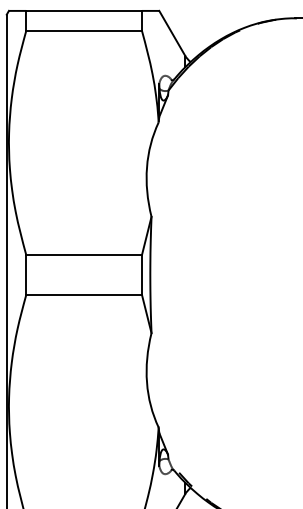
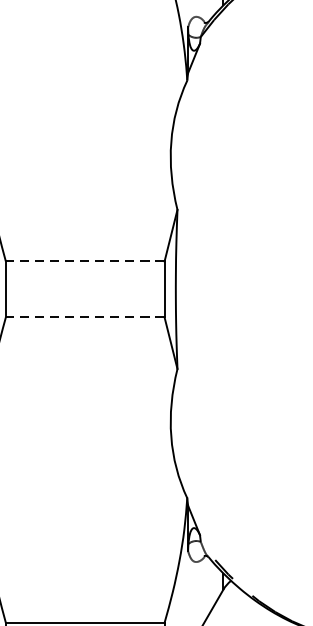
line: (84, 254) -> (85, 261), solid -> dashed
line: (84, 295) -> (85, 317), solid -> dashed

